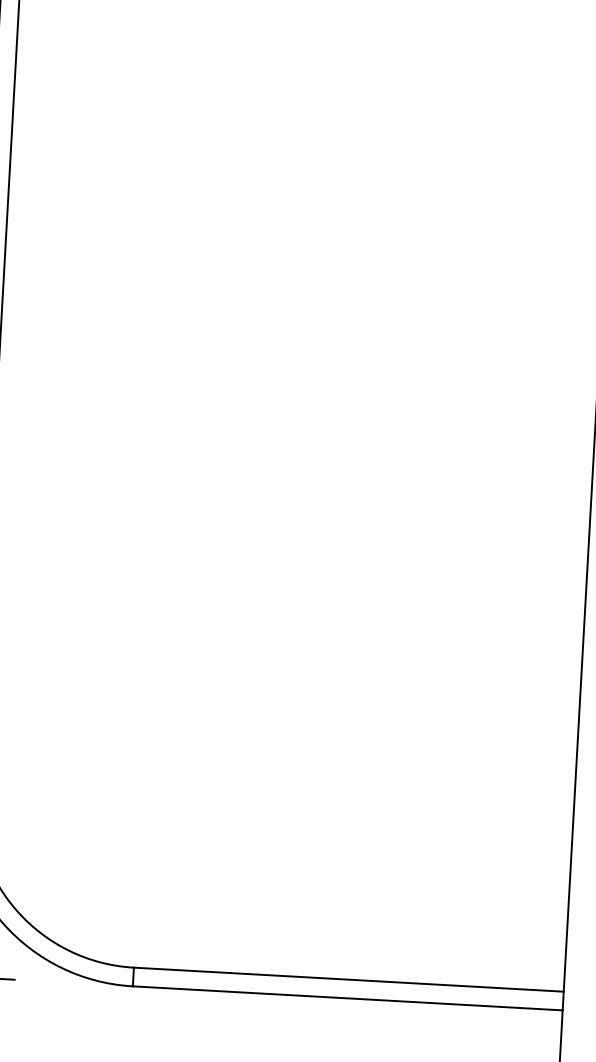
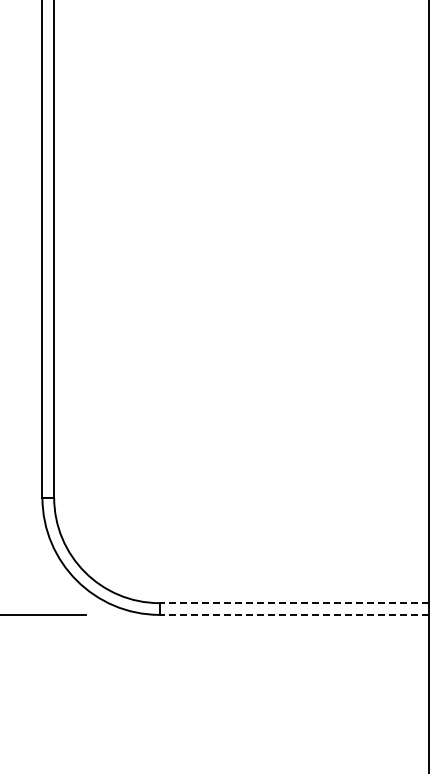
line: (348, 980) -> (294, 603), solid -> dashed
line: (347, 997) -> (294, 614), solid -> dashed

